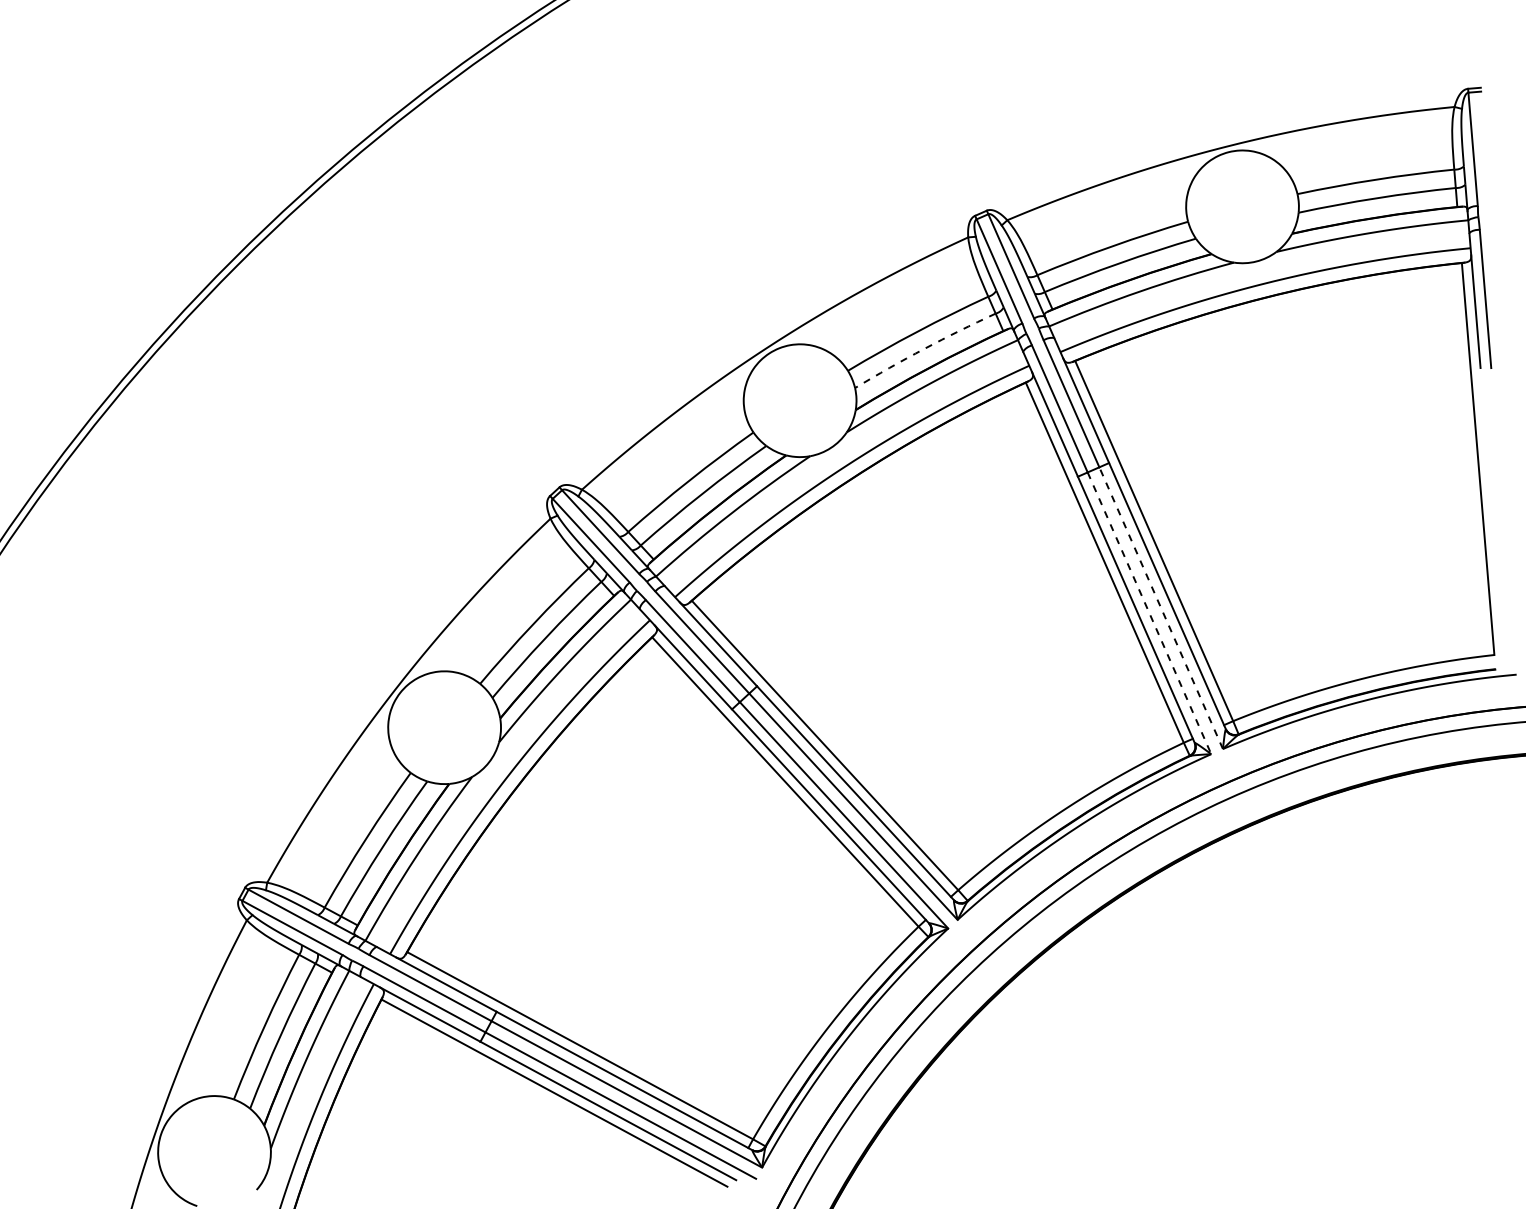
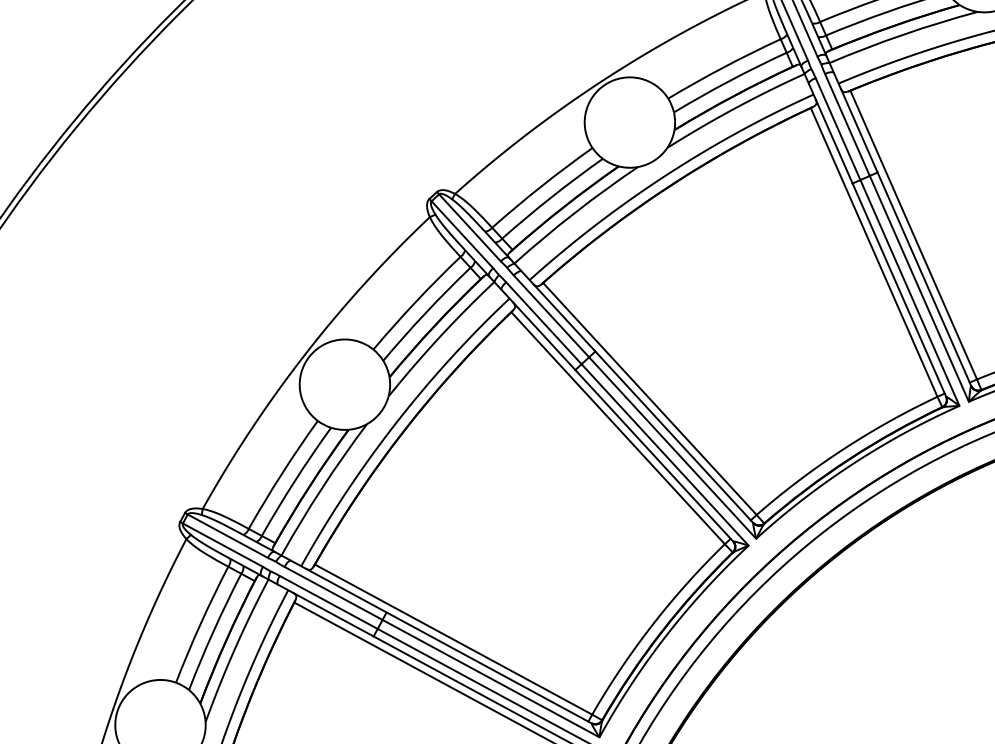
arc: (924, 348) -> (729, 80), dashed -> solid
line: (1161, 608) -> (919, 289), dashed -> solid
line: (1149, 613) -> (909, 293), dashed -> solid

